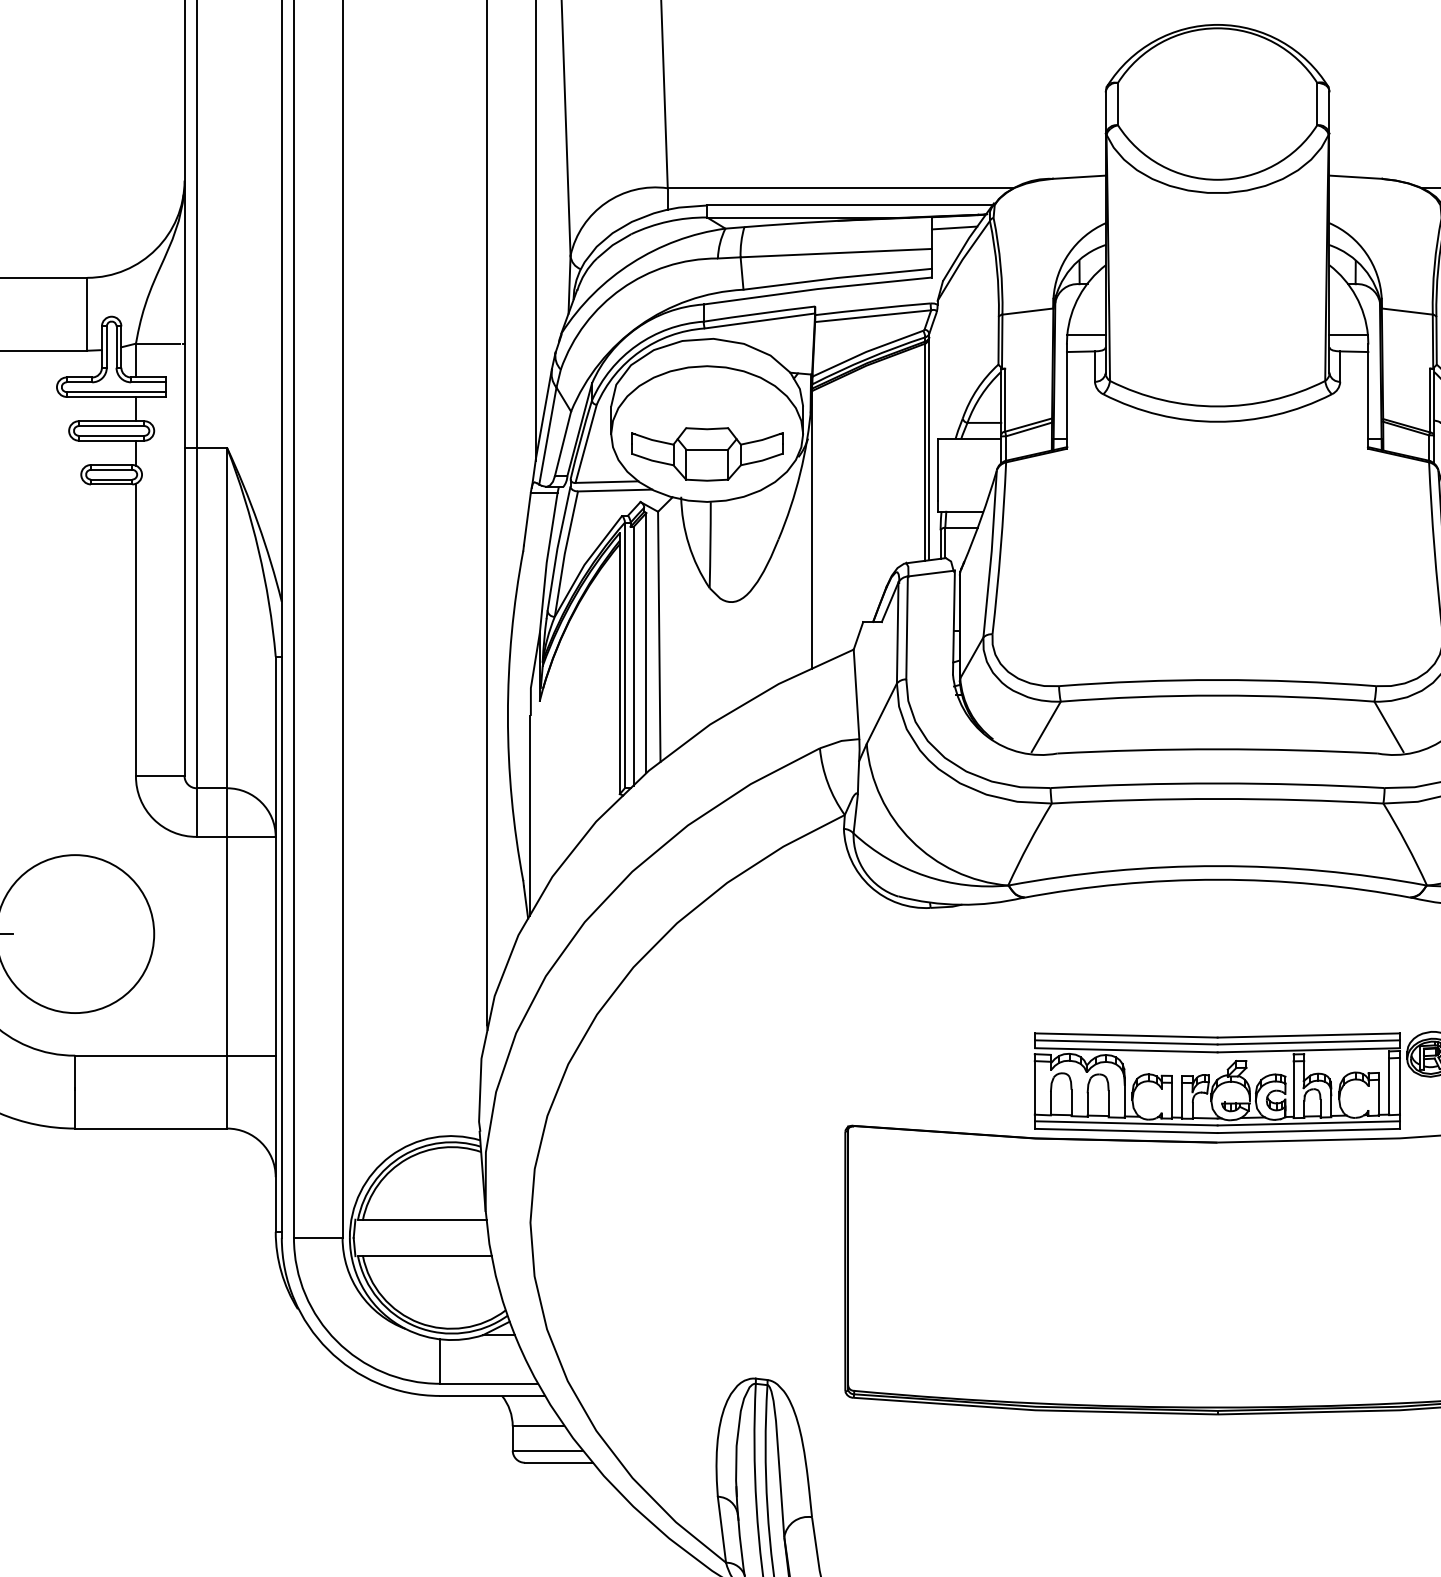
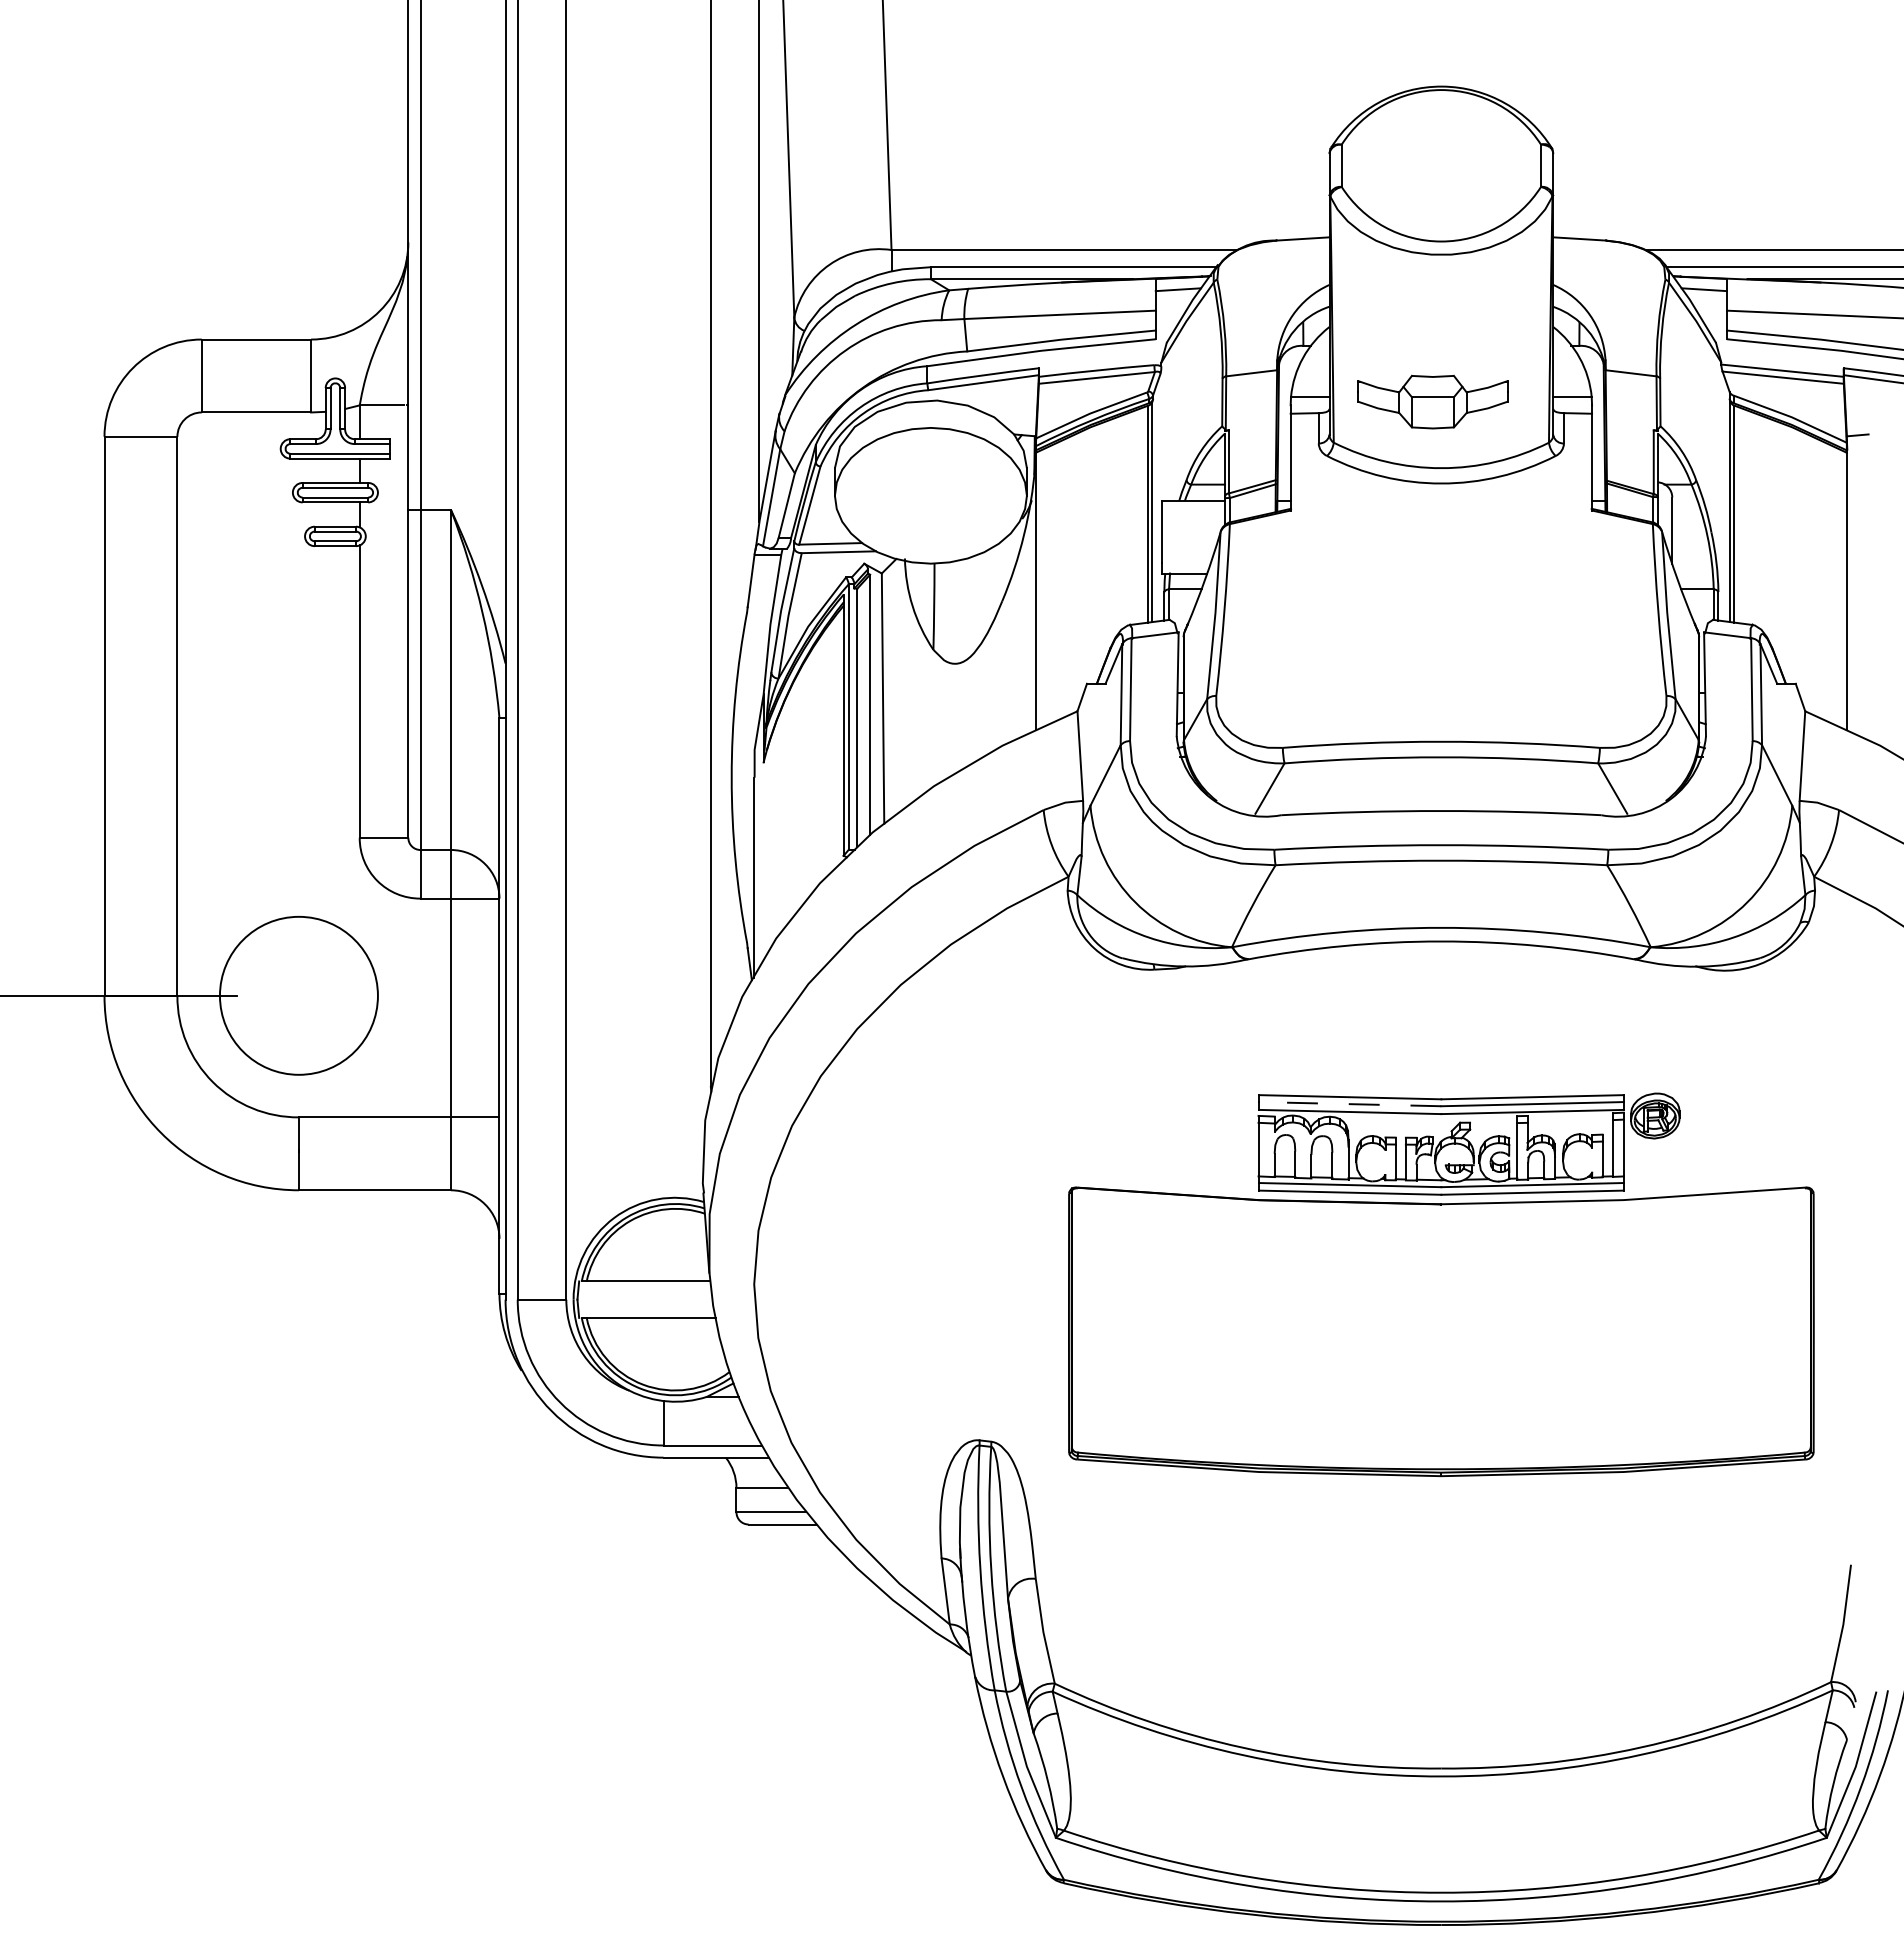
part: (706, 453) -> (1432, 401), moved
line: (1125, 1042) -> (1349, 1104), solid -> dashed

